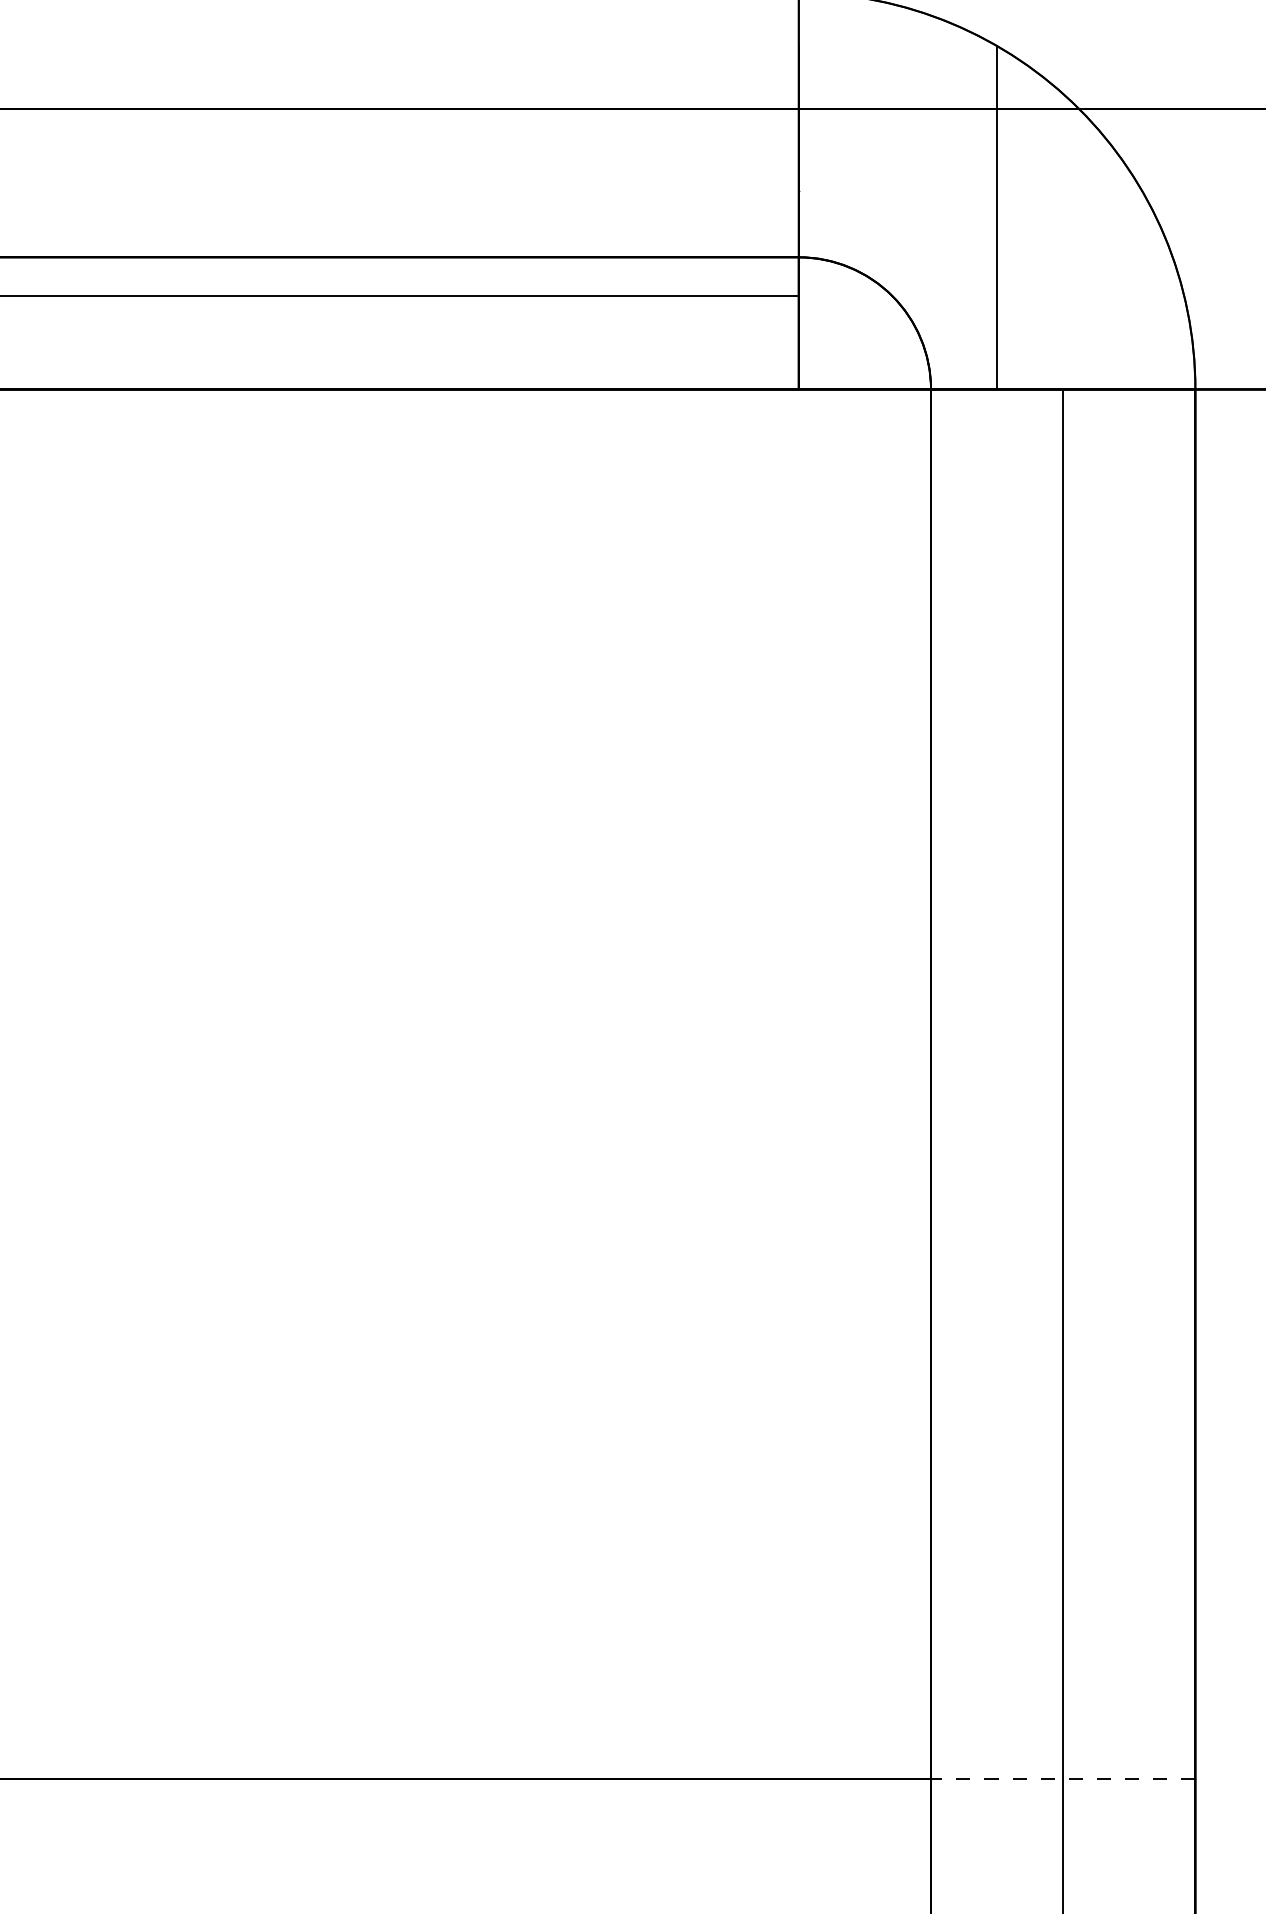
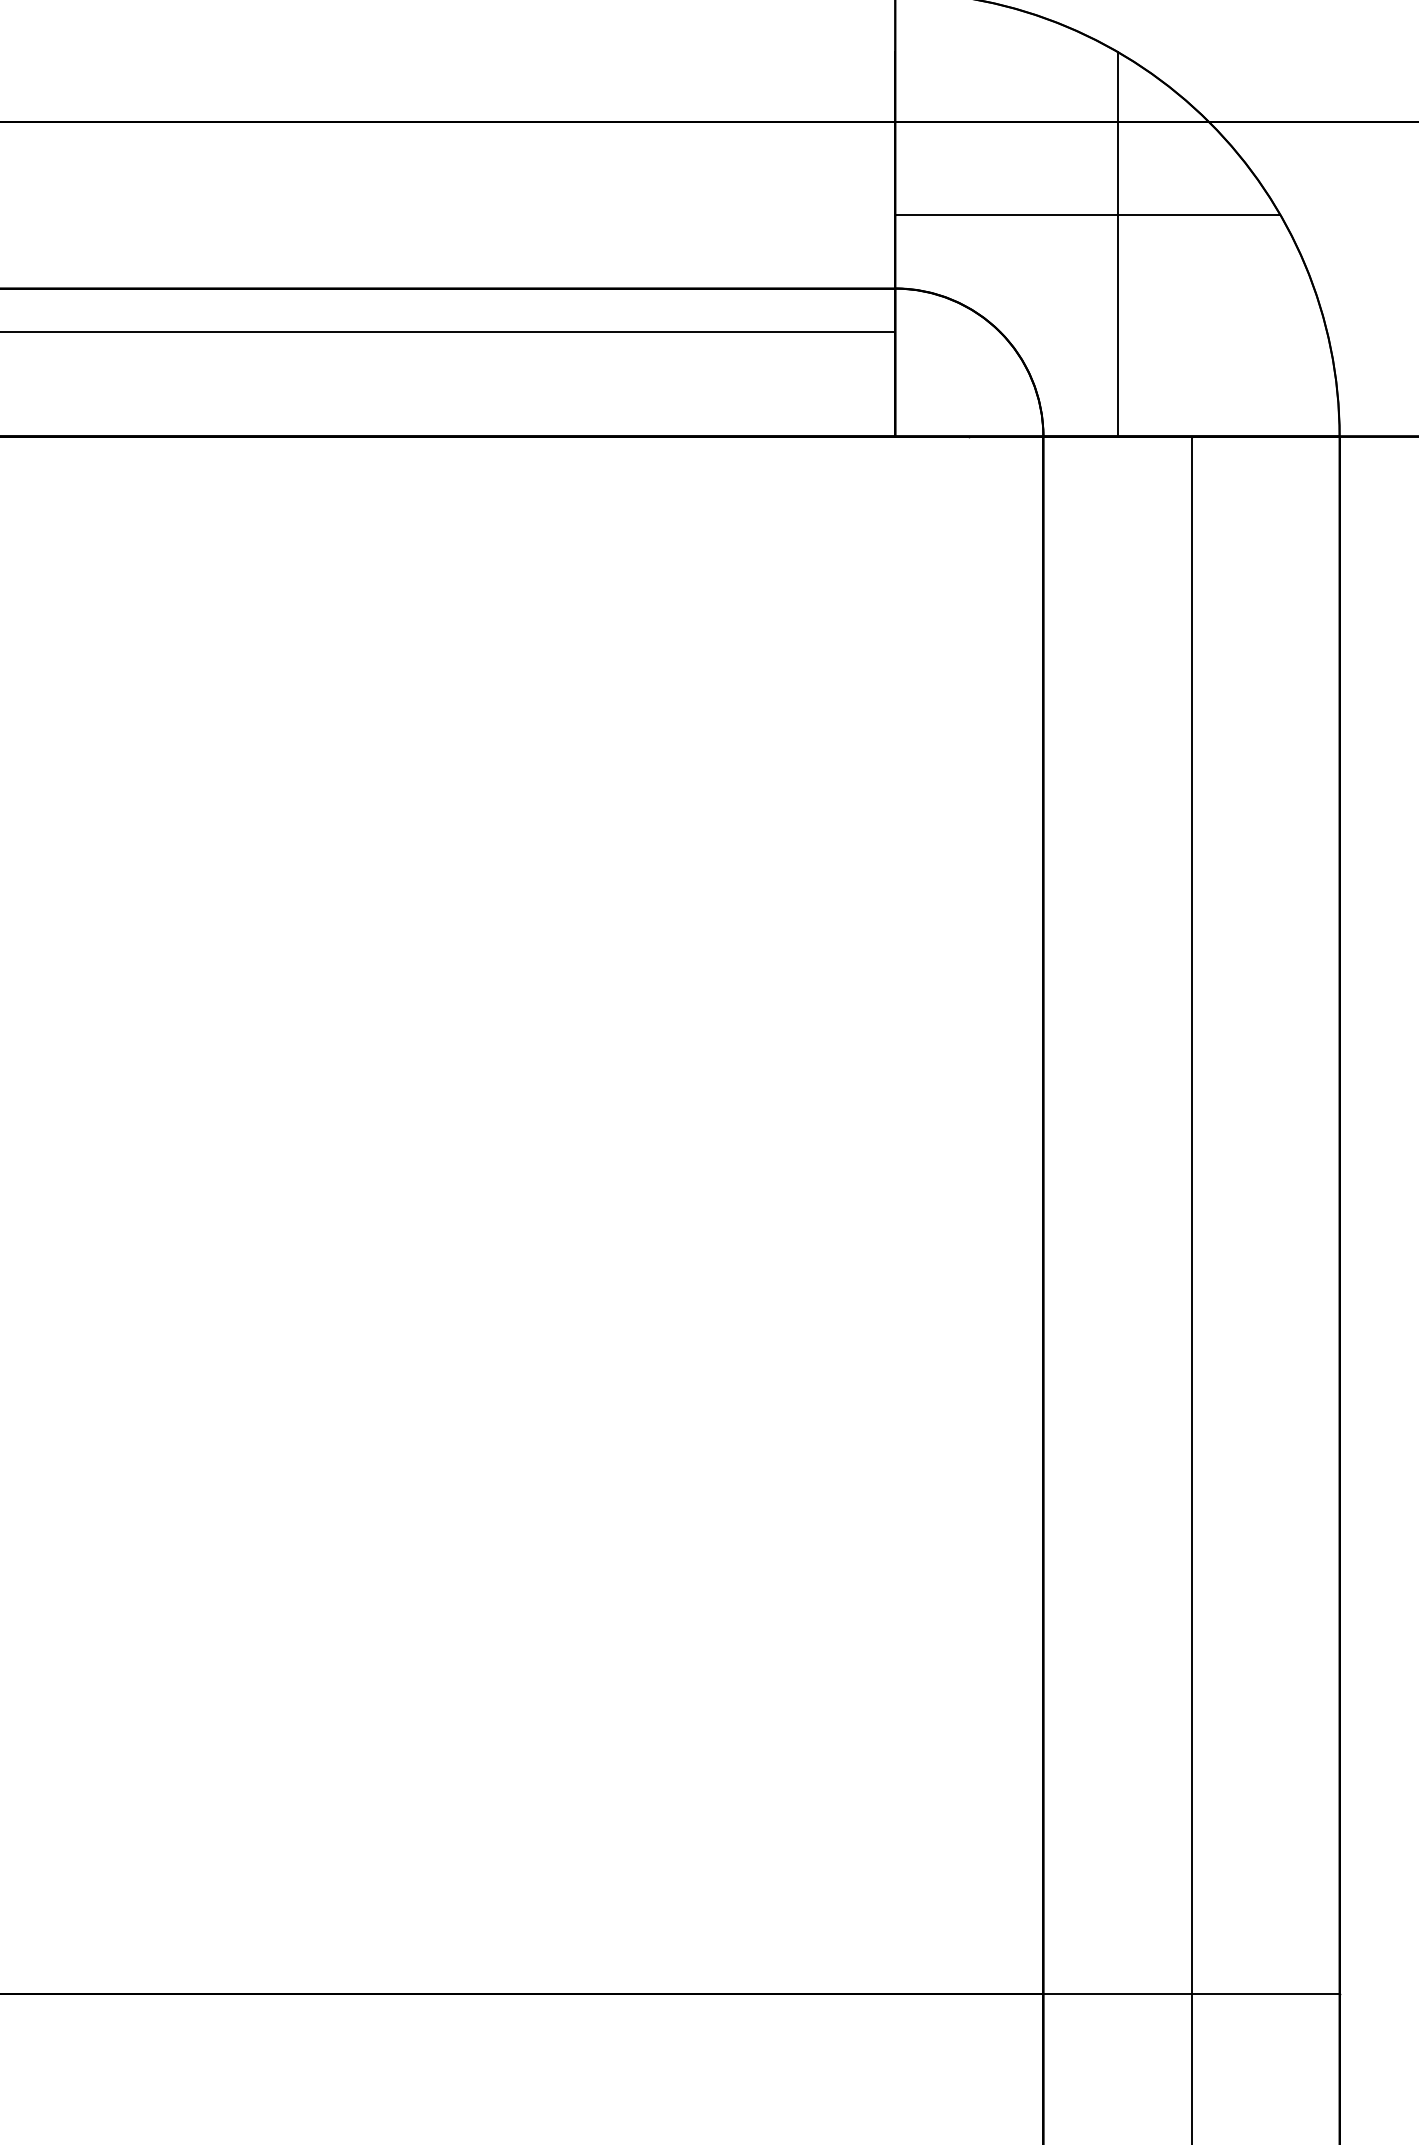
line: (970, 191) -> (1087, 214), added
line: (1063, 1778) -> (1191, 1993), dashed -> solid

